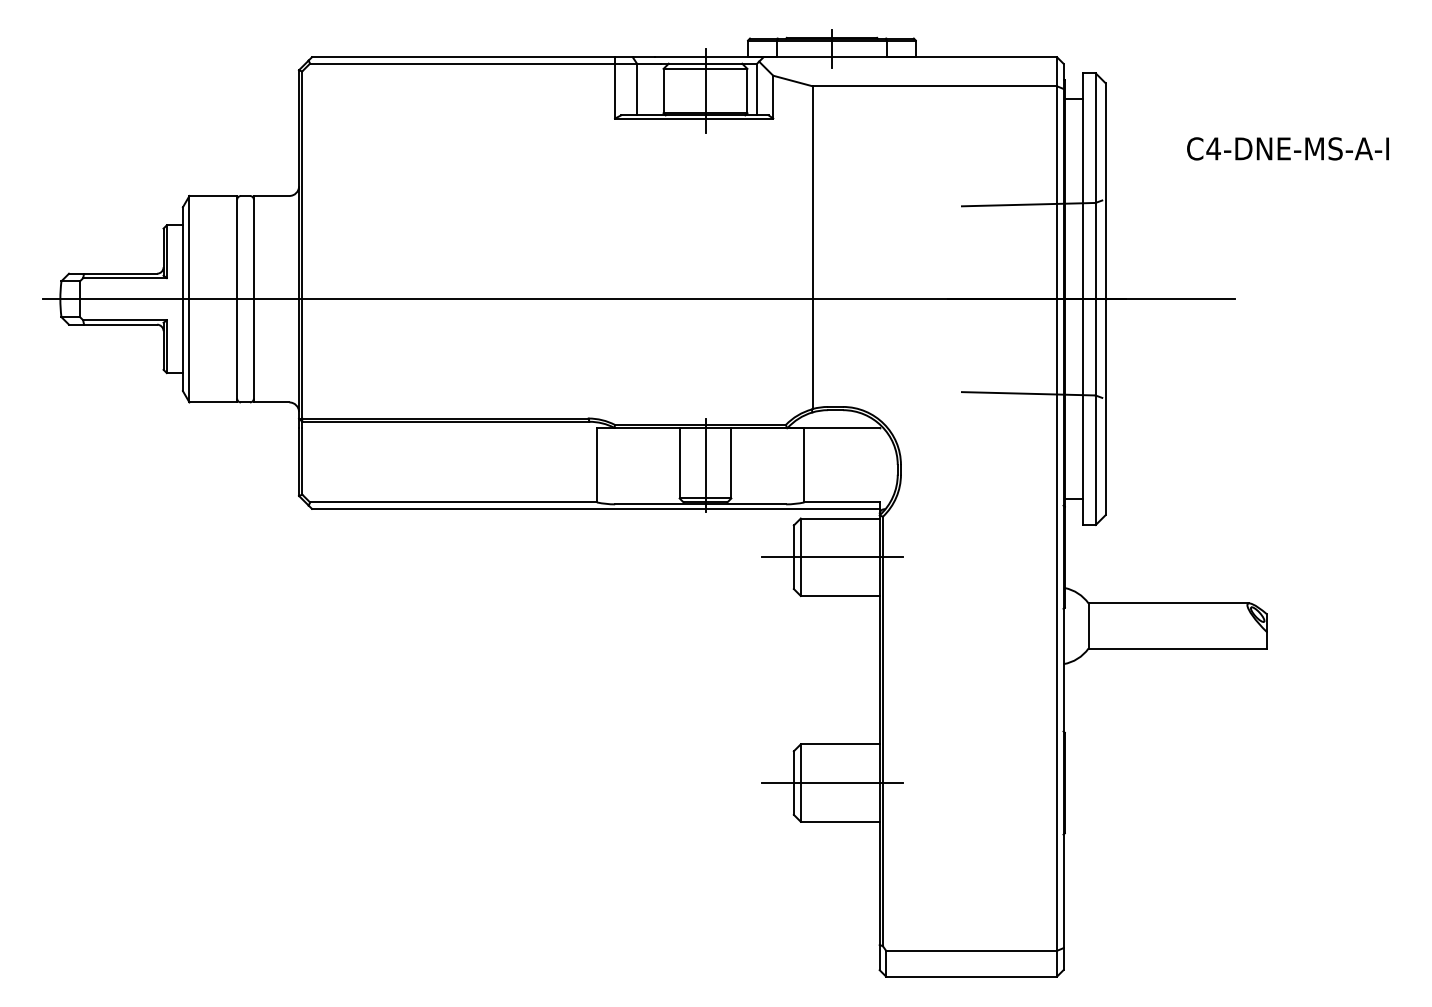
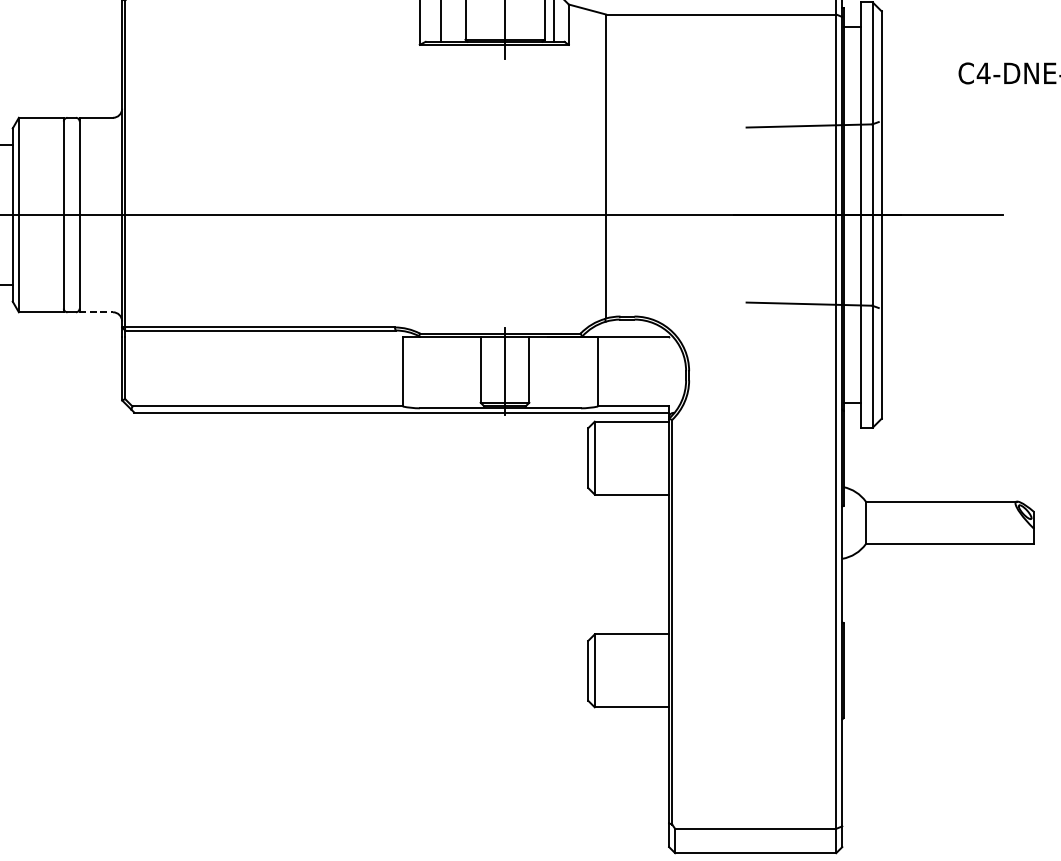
line: (271, 402) -> (96, 312), solid -> dashed
line: (831, 557) -> (623, 458), removed
line: (831, 783) -> (623, 671), removed

